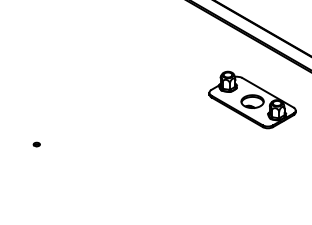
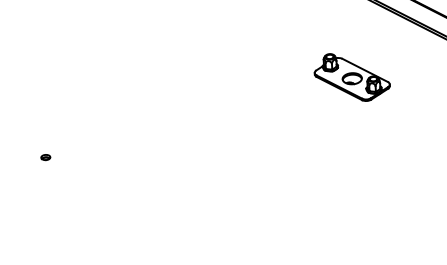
part: (252, 99) -> (352, 76), size x0.6

